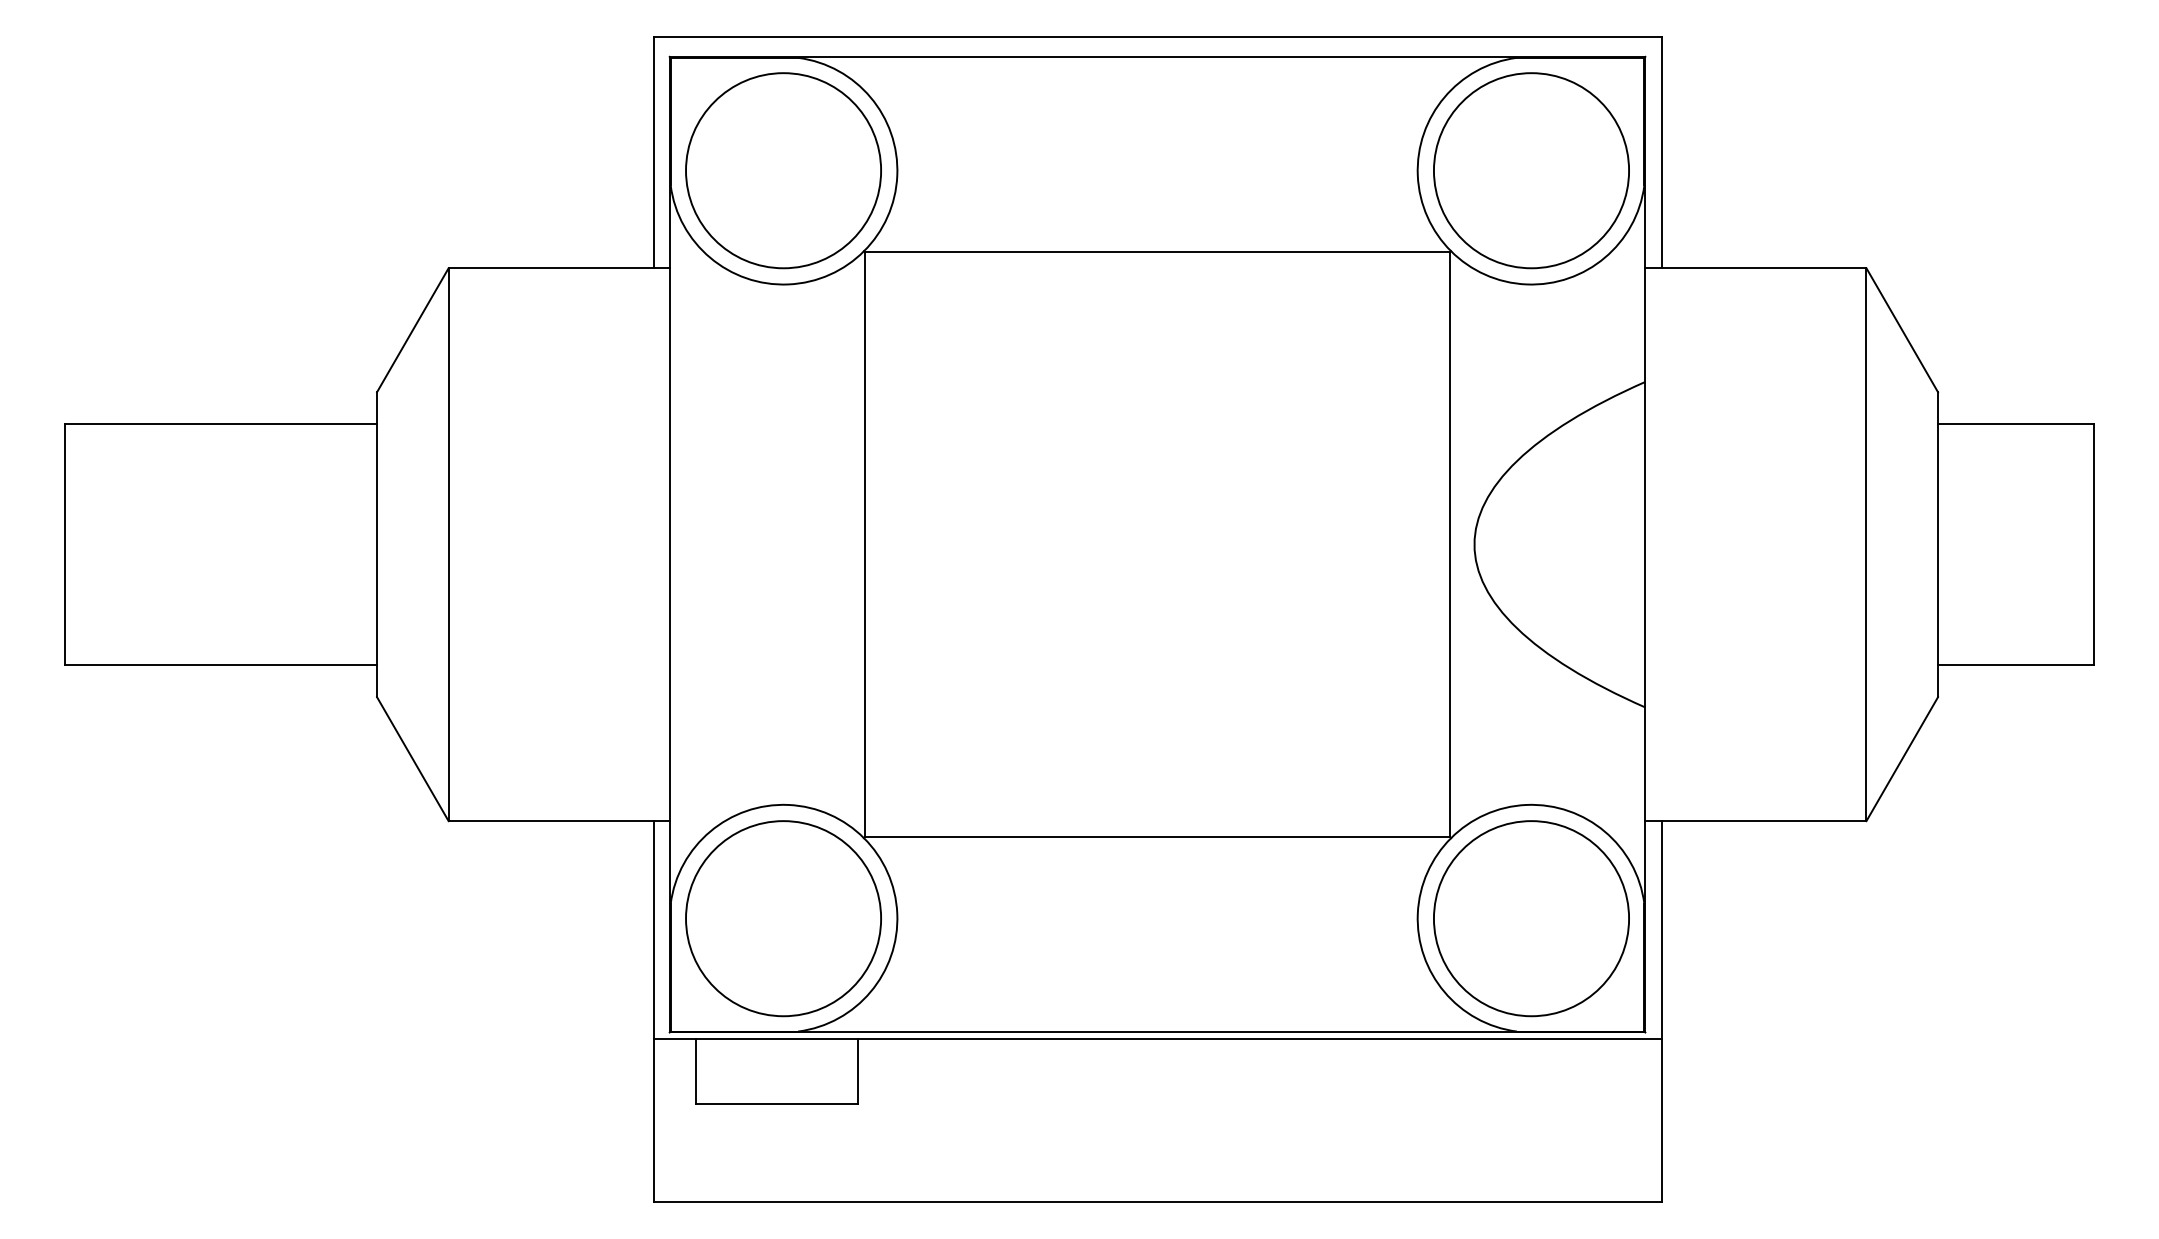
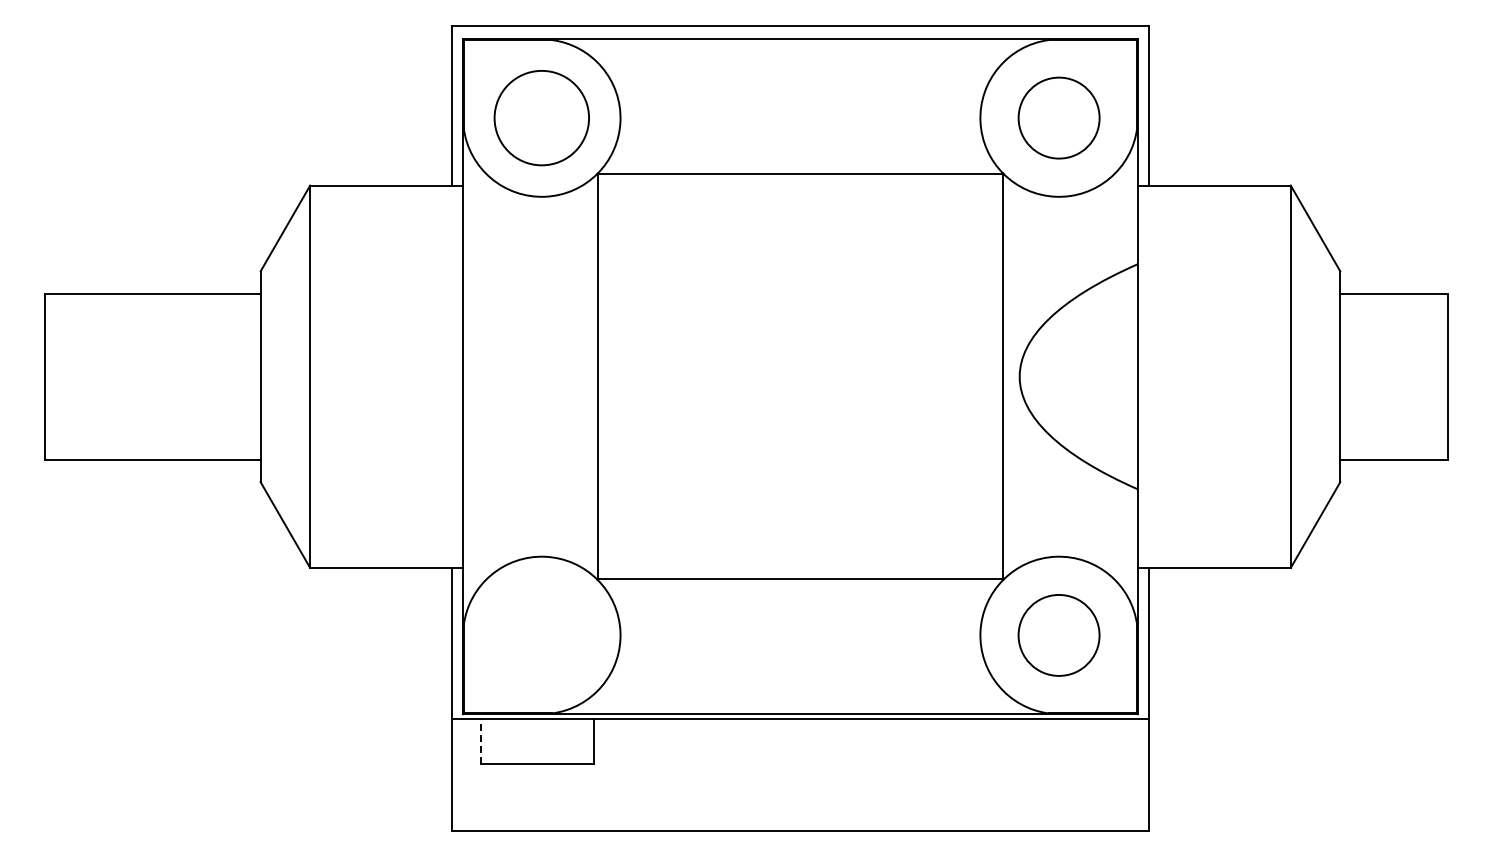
circle: (783, 169) -> (541, 117), size x0.7
circle: (1530, 169) -> (1058, 117), size x0.6
circle: (783, 918) -> (541, 635), removed
circle: (1530, 918) -> (1058, 635), size x0.6
line: (696, 1070) -> (481, 740), solid -> dashed

